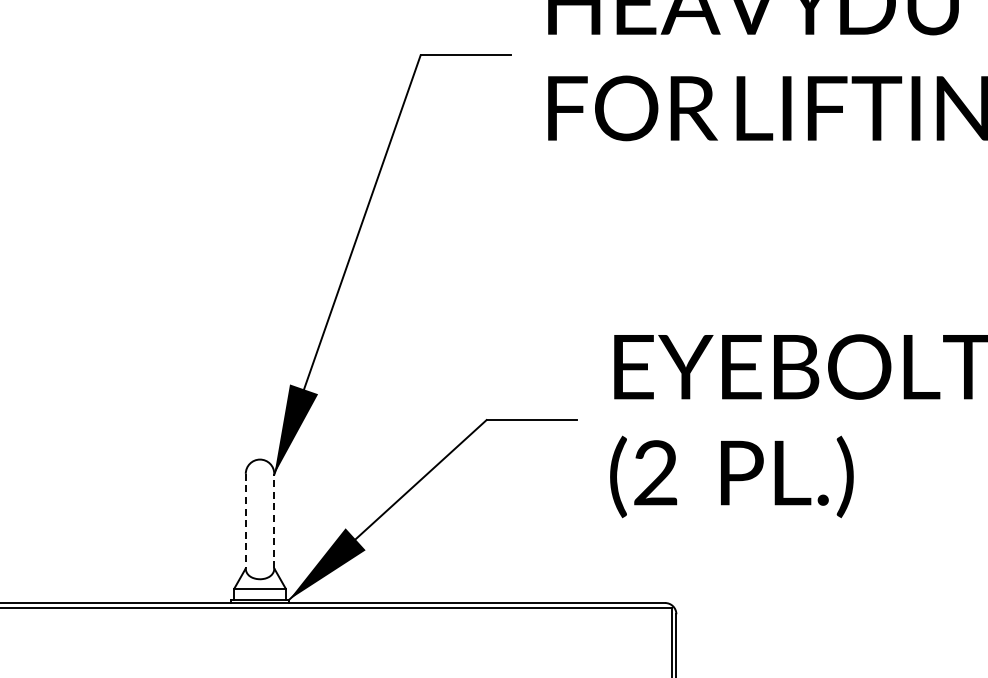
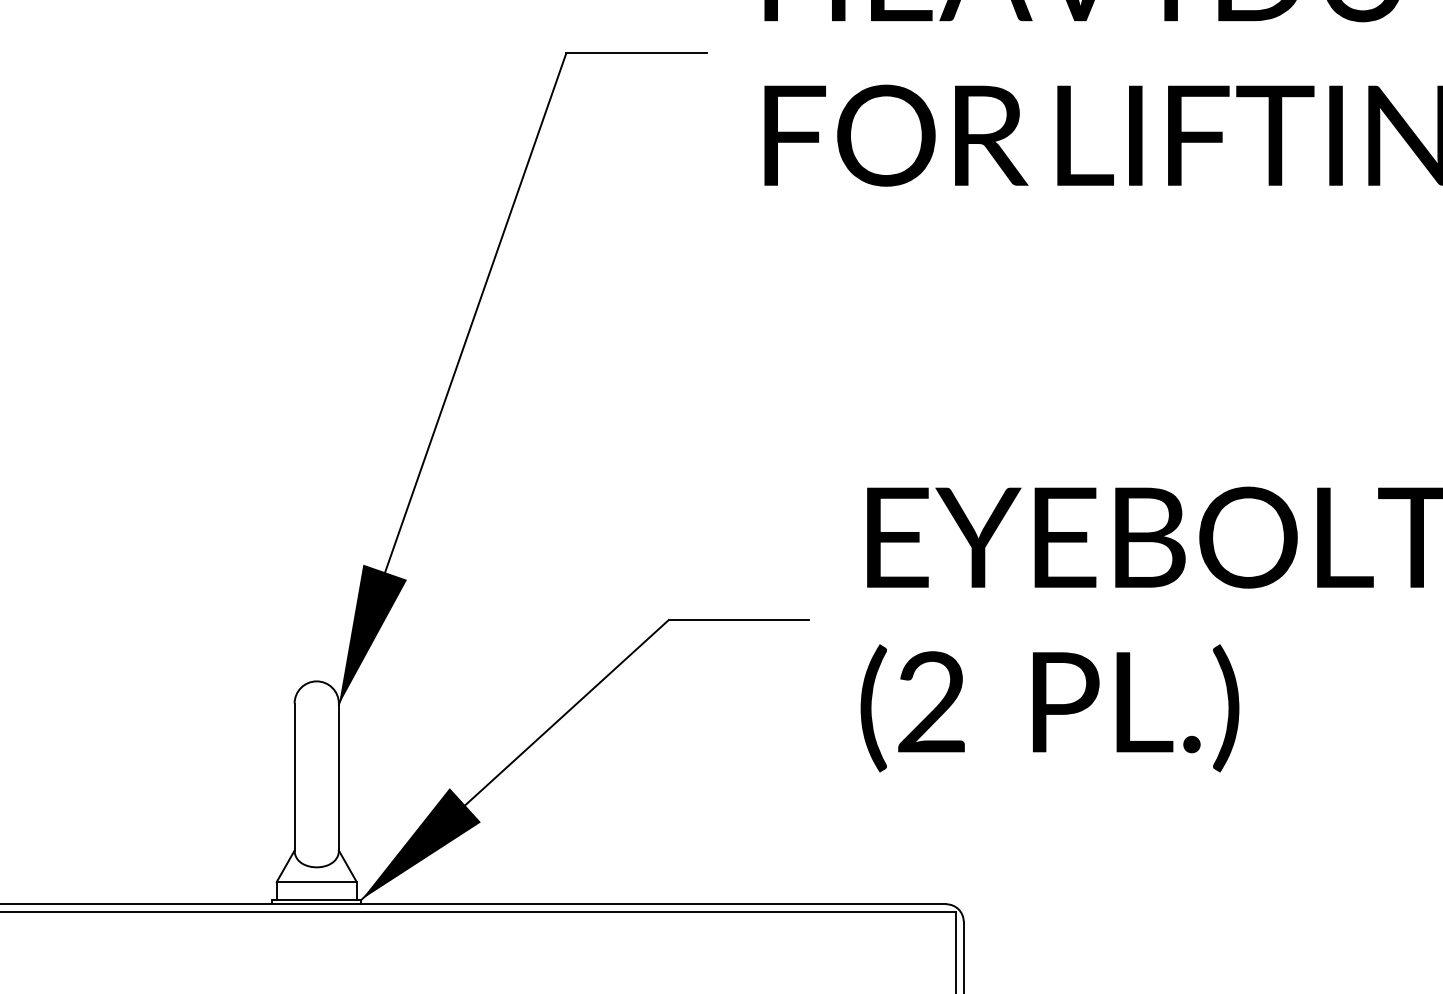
line: (274, 520) -> (339, 776), dashed -> solid
line: (245, 521) -> (294, 777), dashed -> solid

